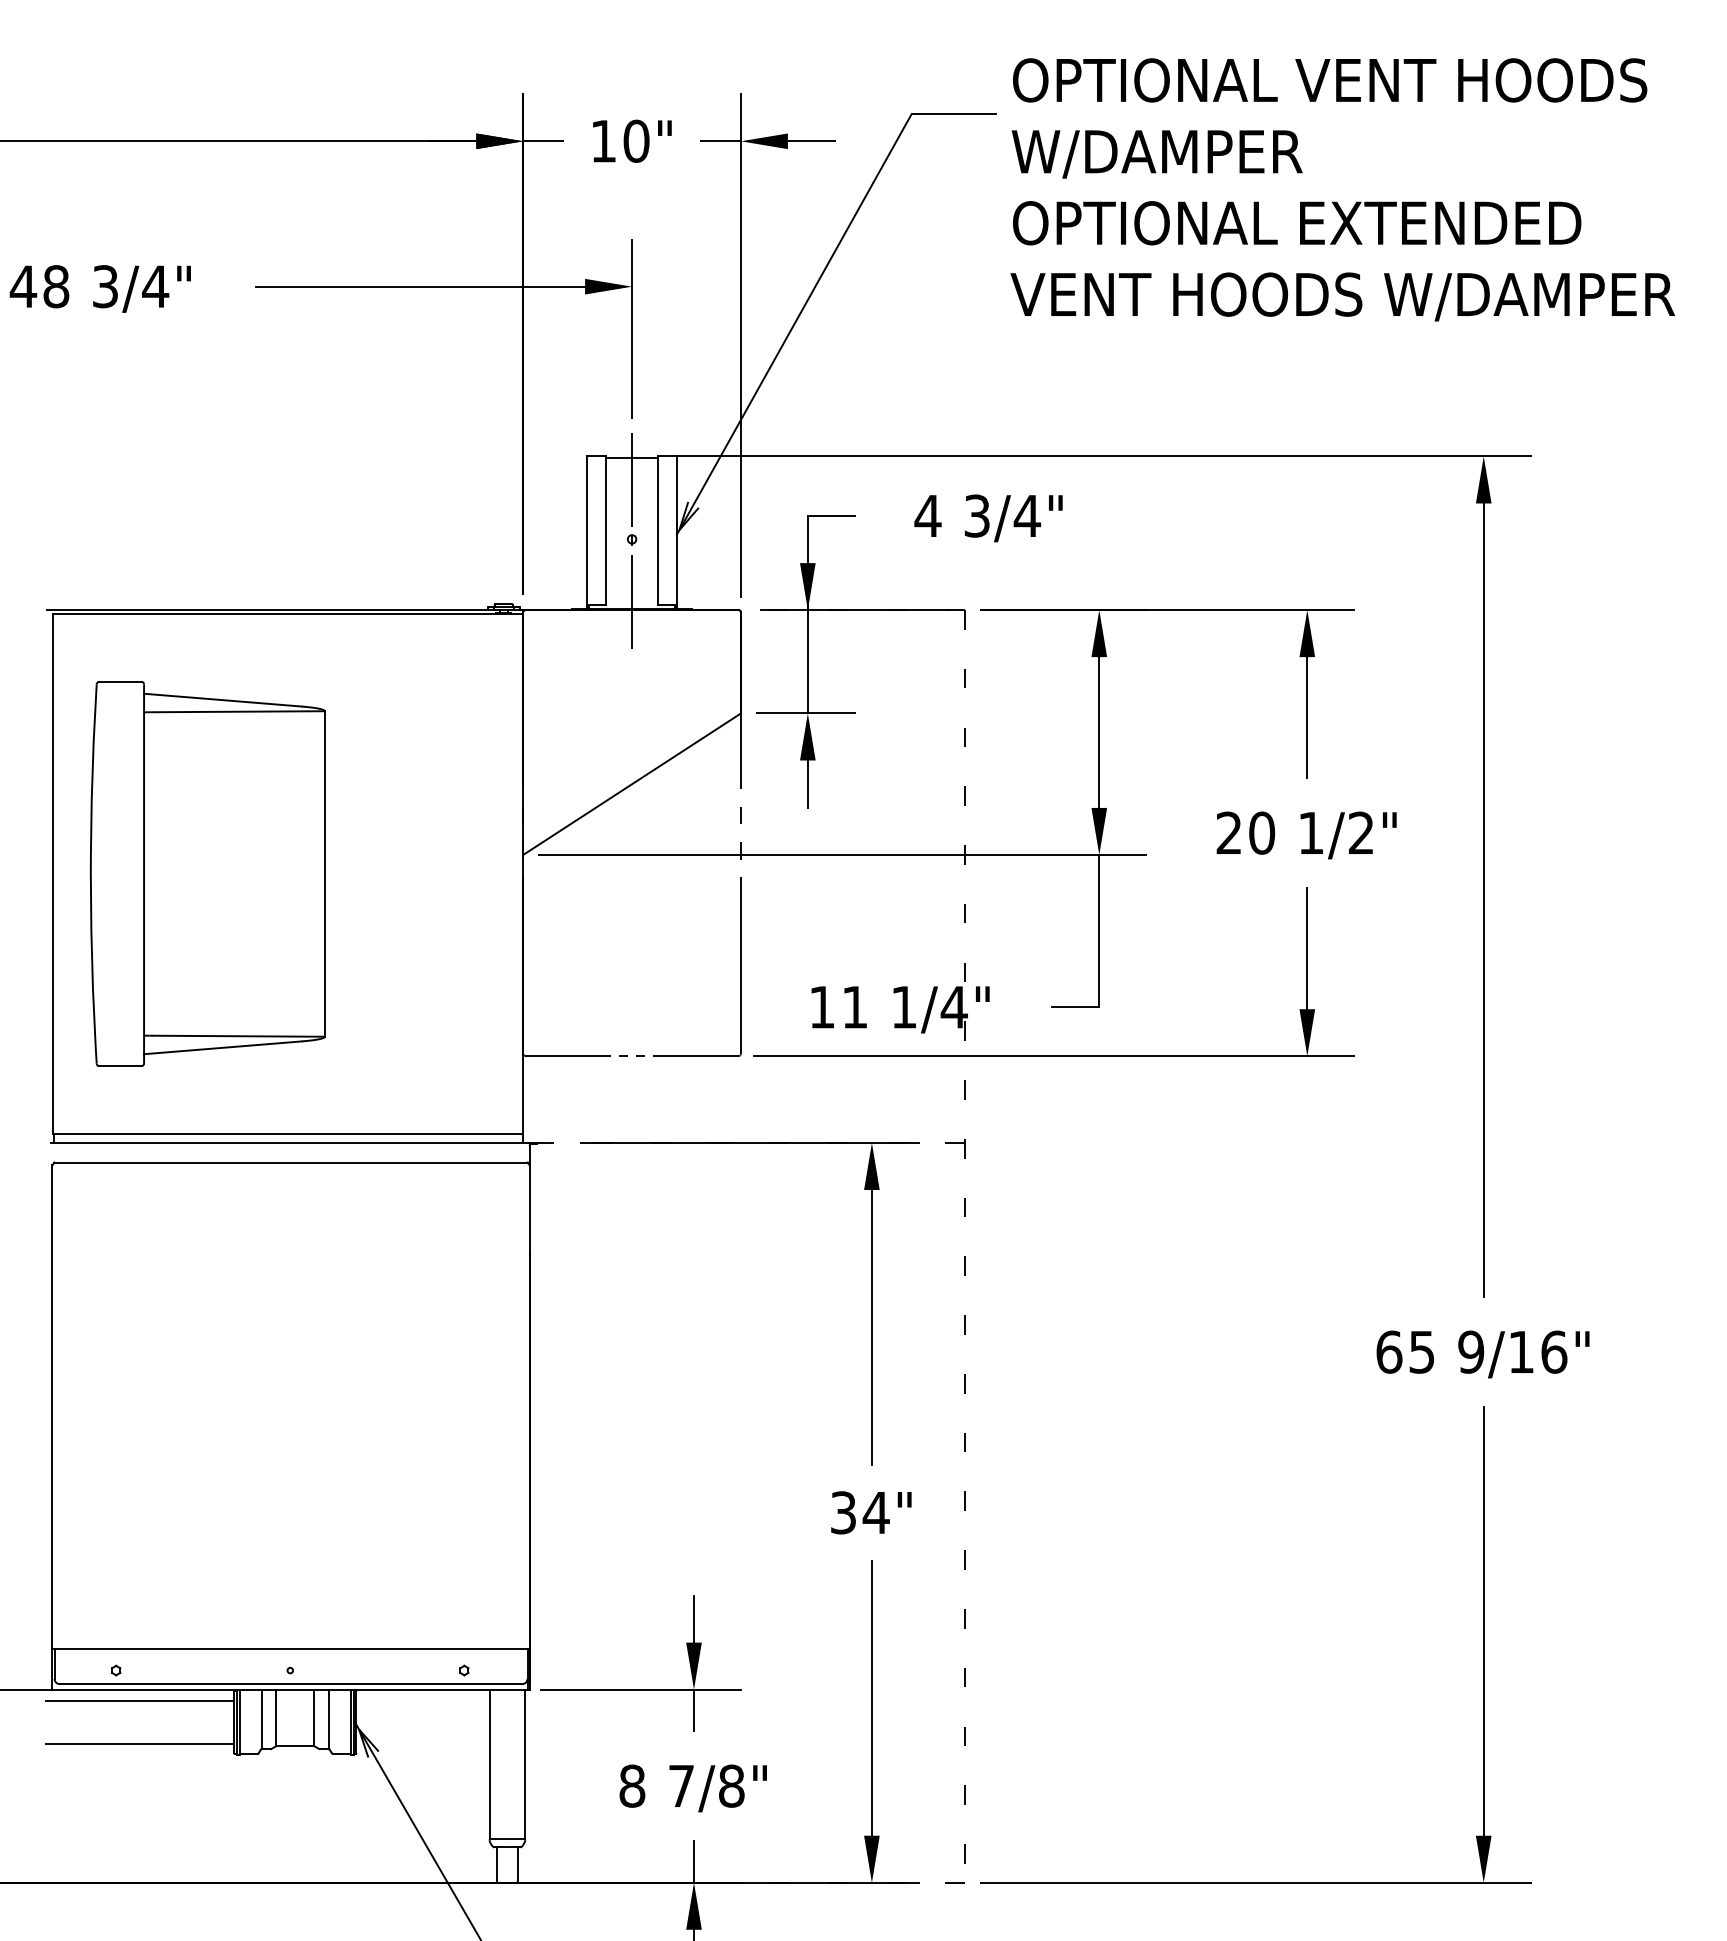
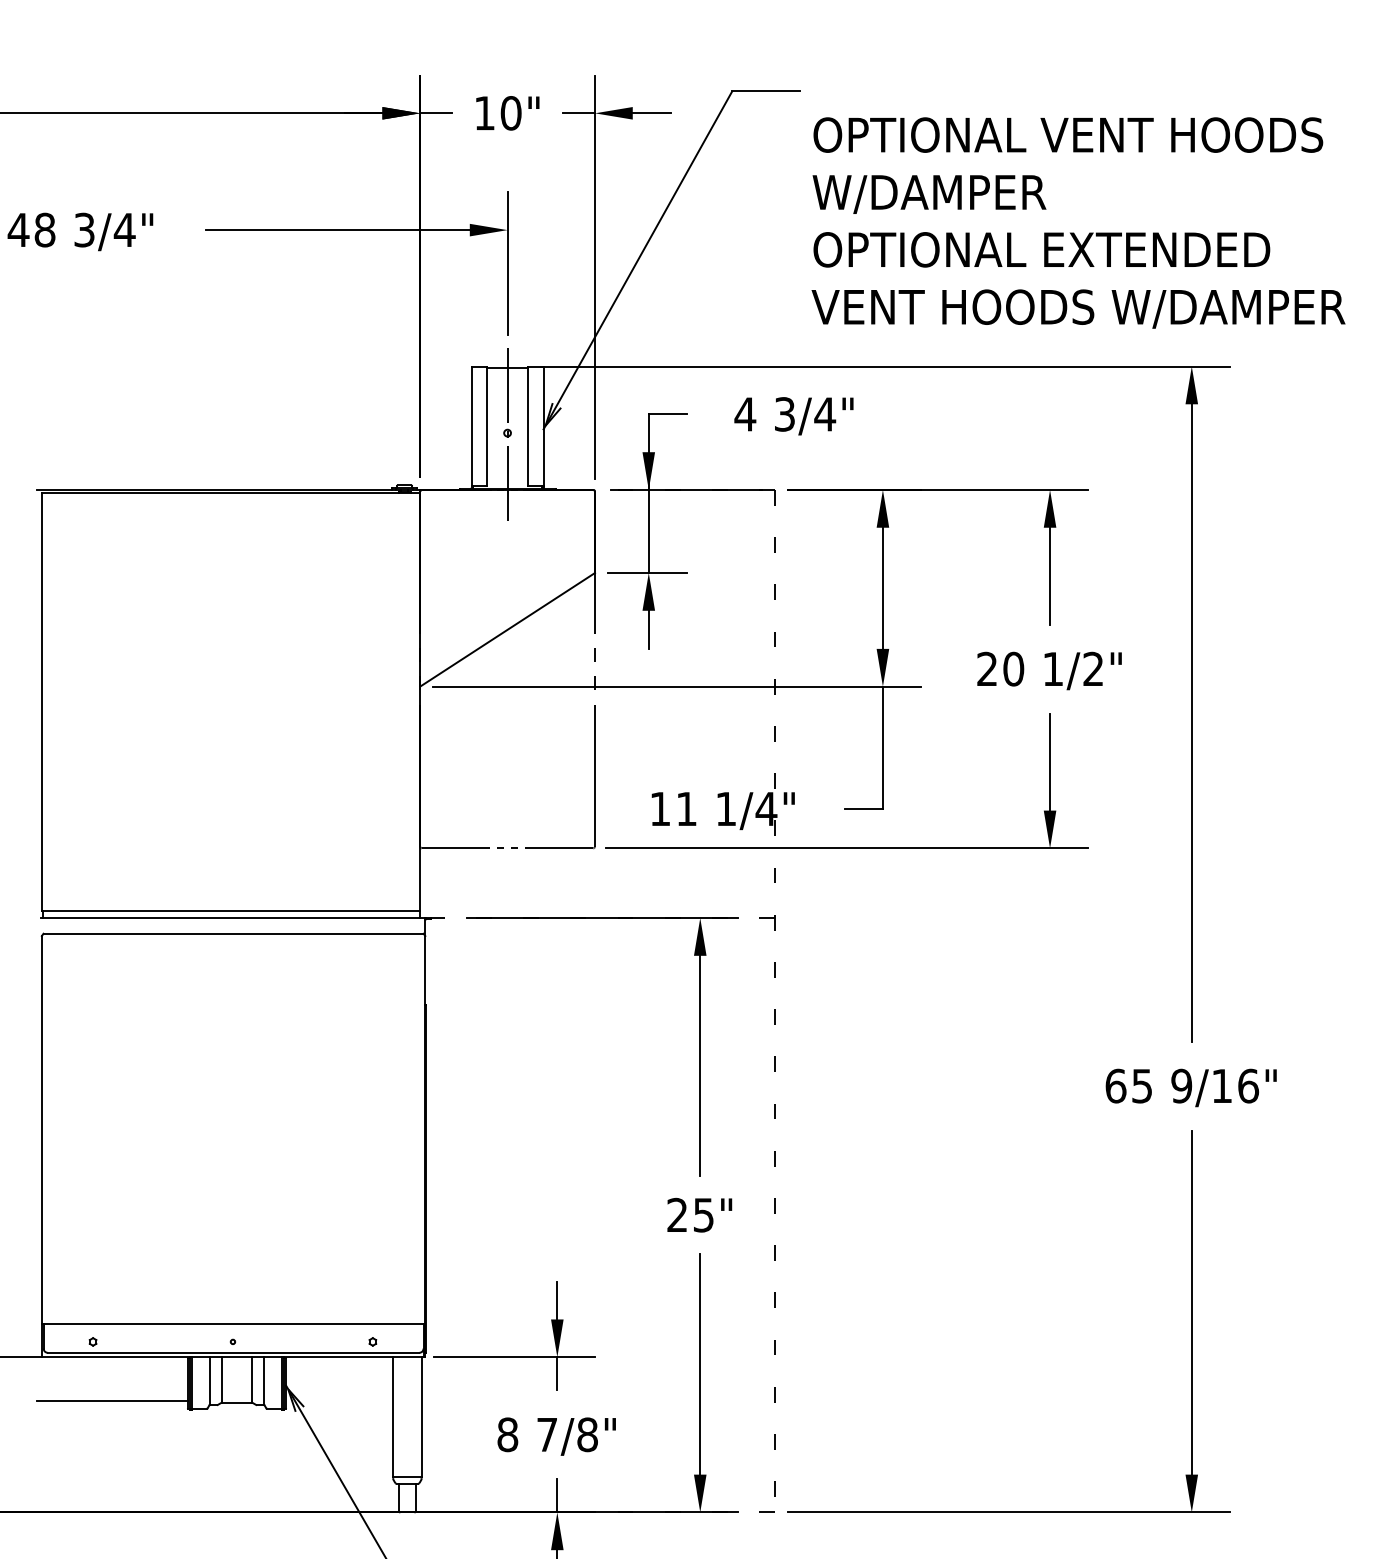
text: (1342, 189) -> (1078, 222), moved
part: (207, 873) -> (166, 701), removed
text: (860, 1512) -> (691, 1214), 34" -> 25"
line: (140, 1700) -> (112, 1365), removed

